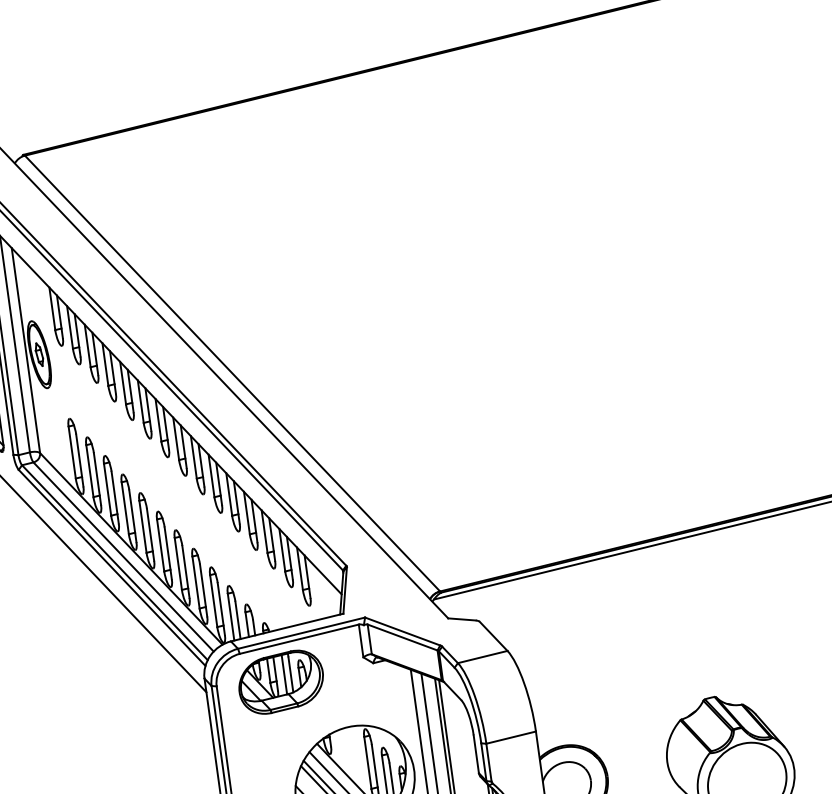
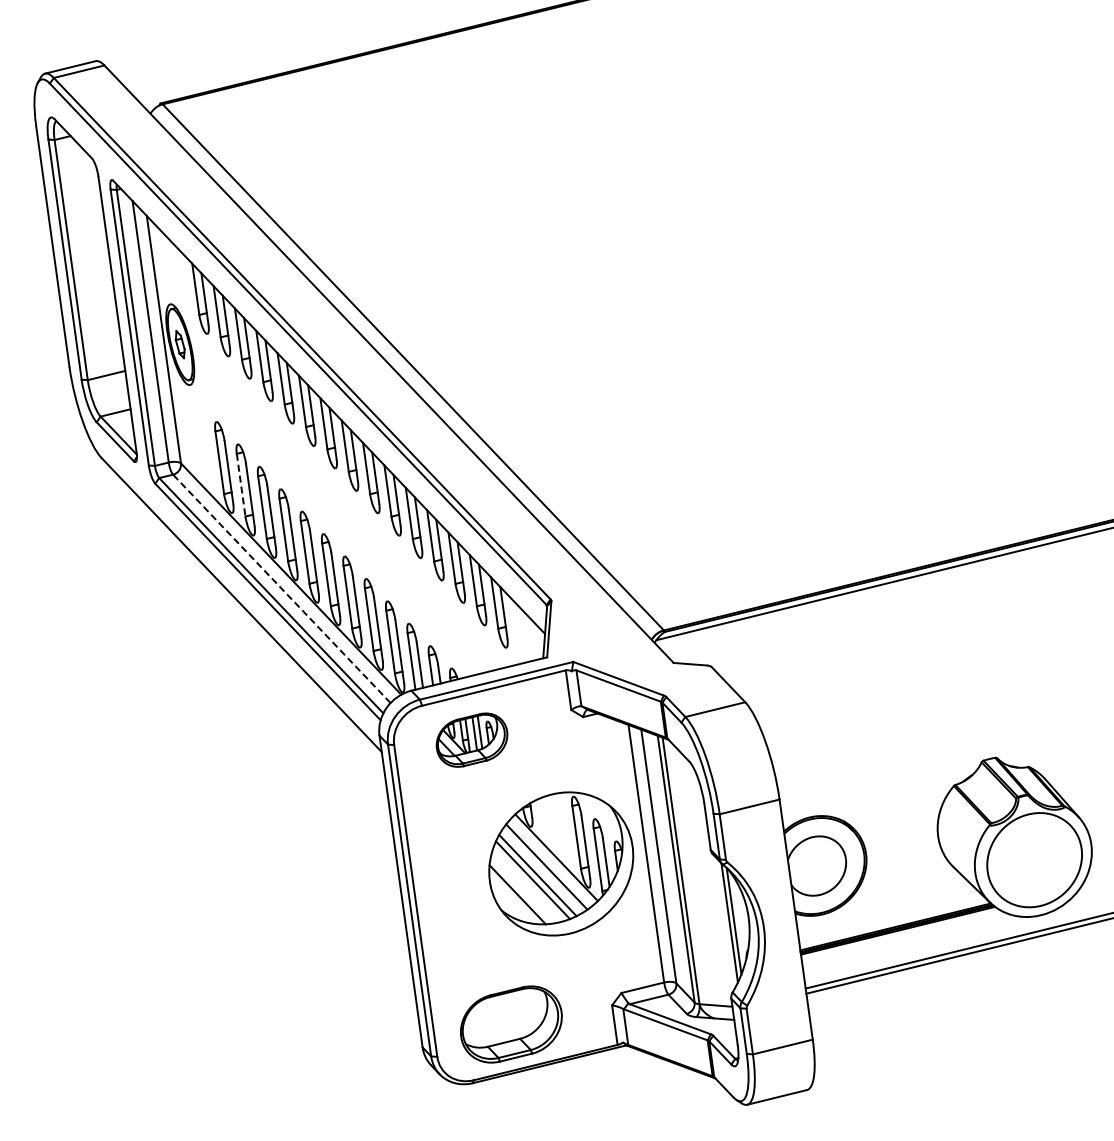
line: (90, 471) -> (241, 485), solid -> dashed
line: (123, 556) -> (281, 588), solid -> dashed
part: (280, 682) -> (471, 740), size x0.7

